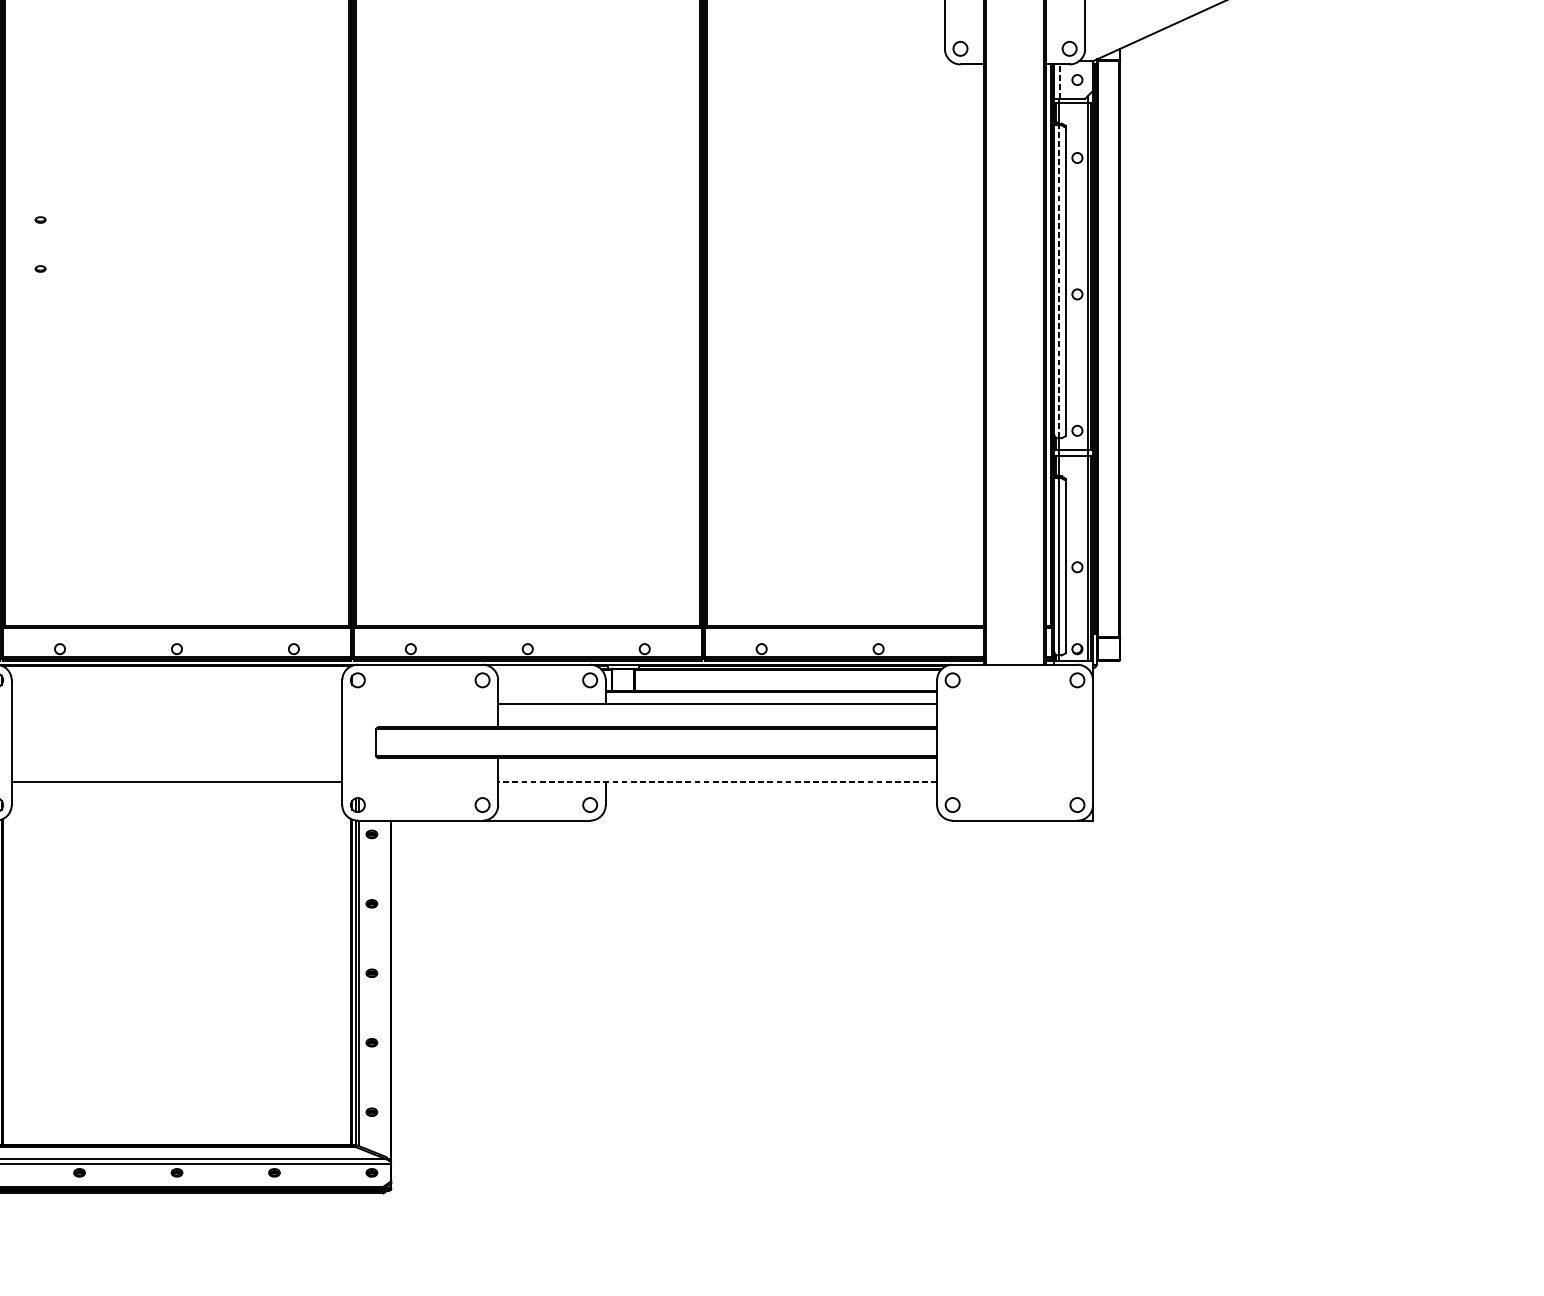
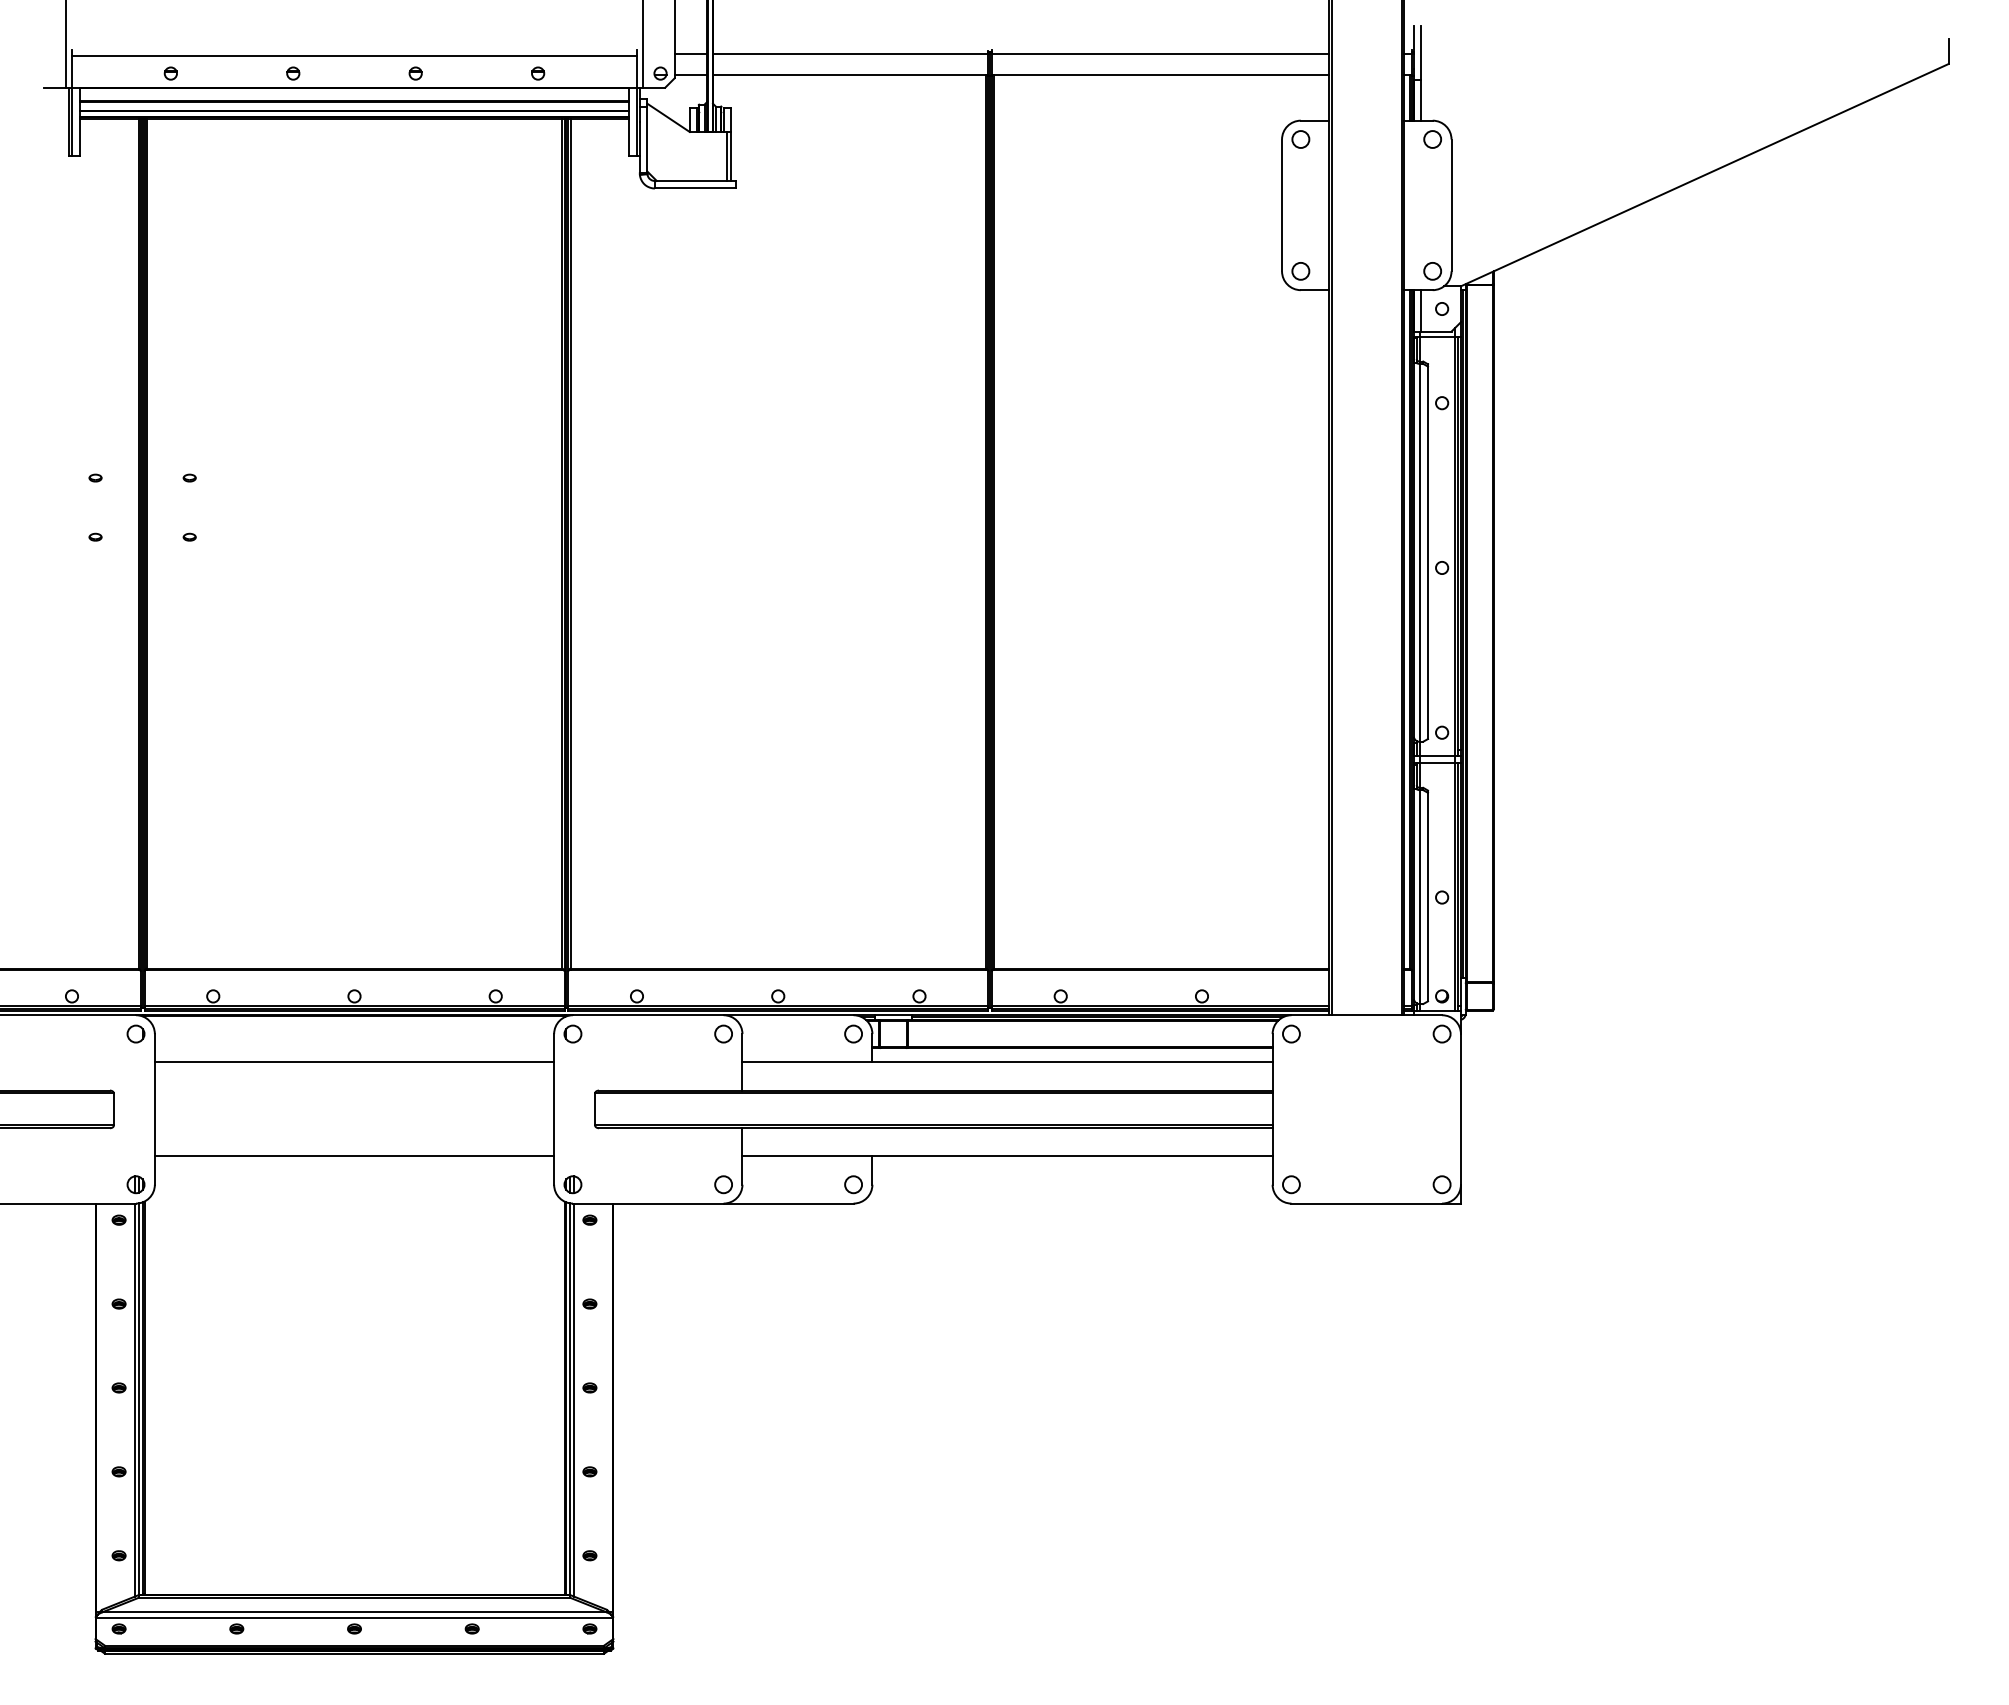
line: (1060, 81) -> (1421, 310), dashed -> solid
line: (1058, 281) -> (1419, 552), dashed -> solid
line: (176, 703) -> (354, 1062), added
line: (717, 781) -> (1007, 1156), dashed -> solid

